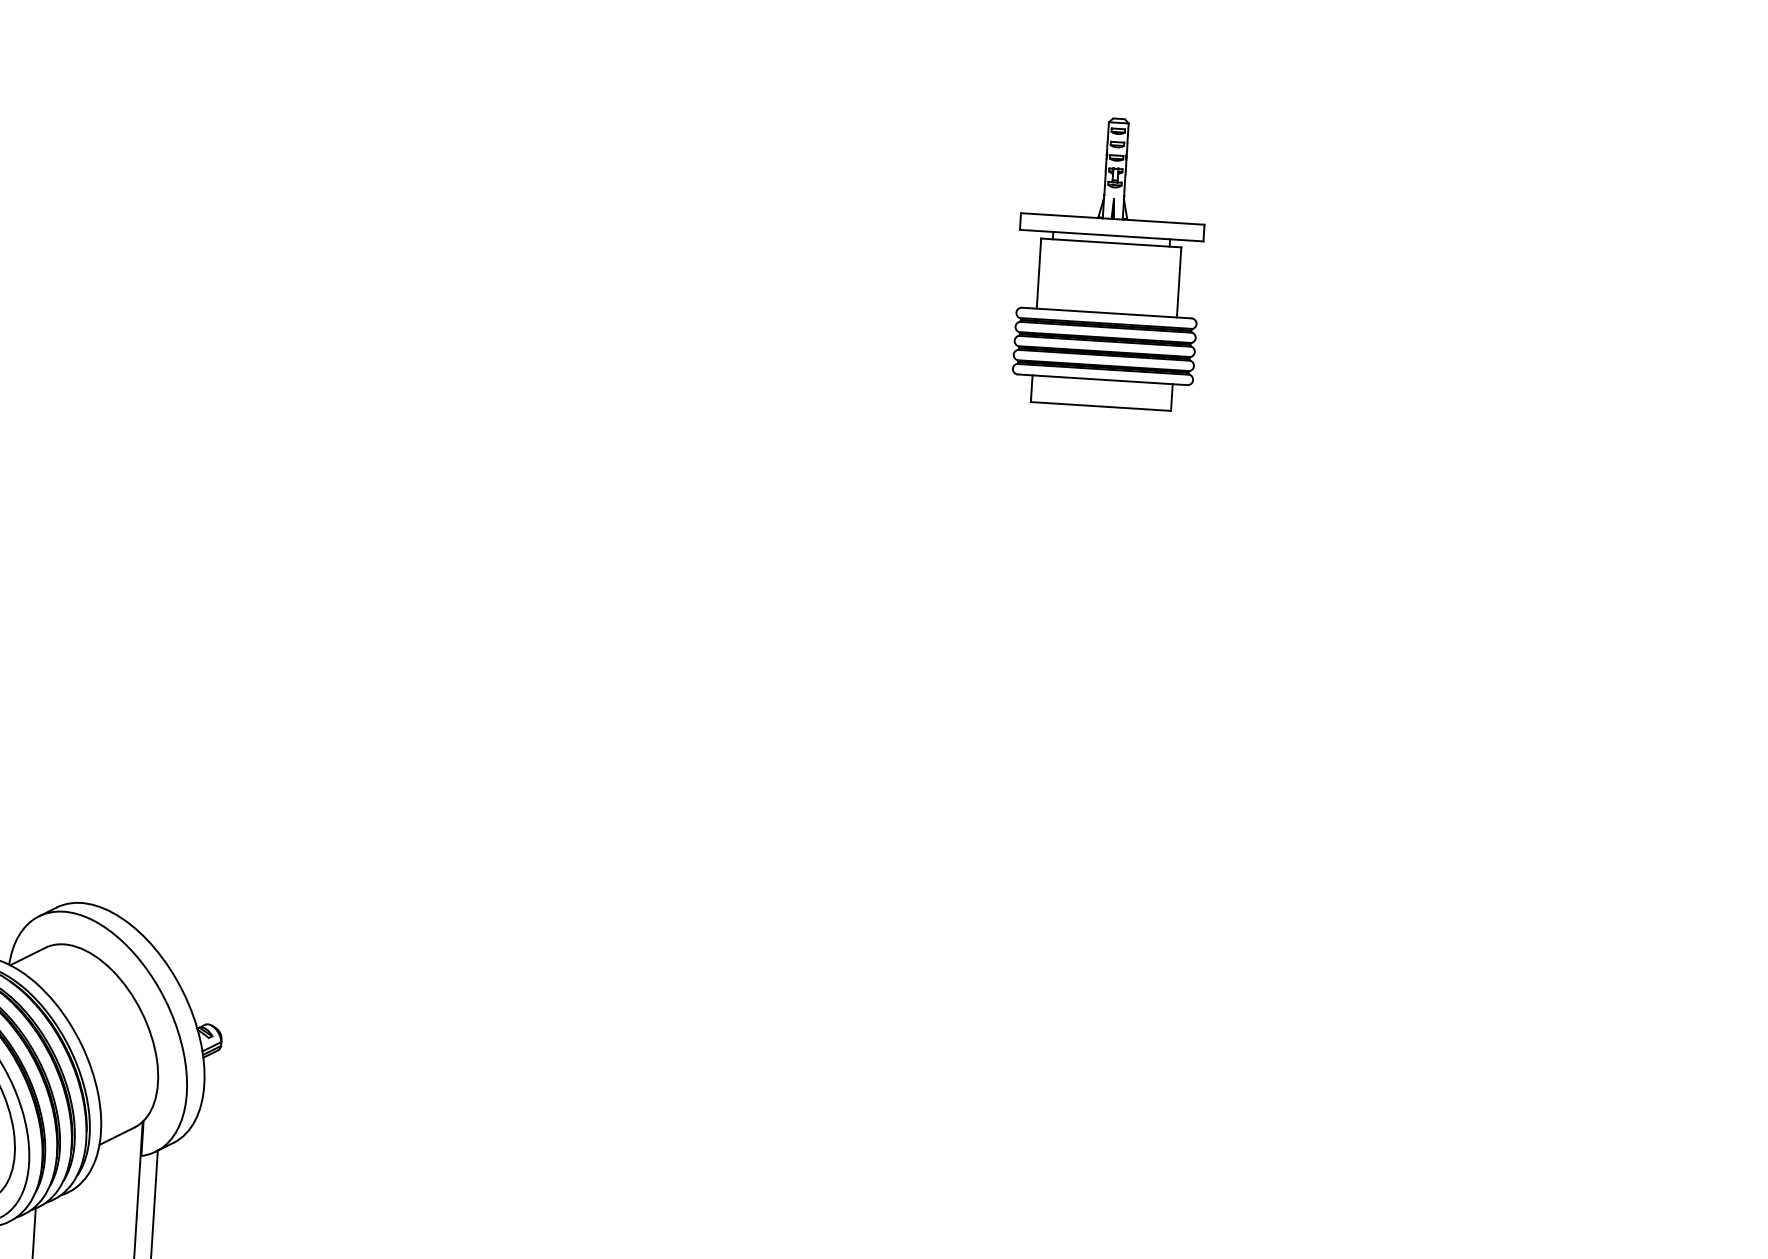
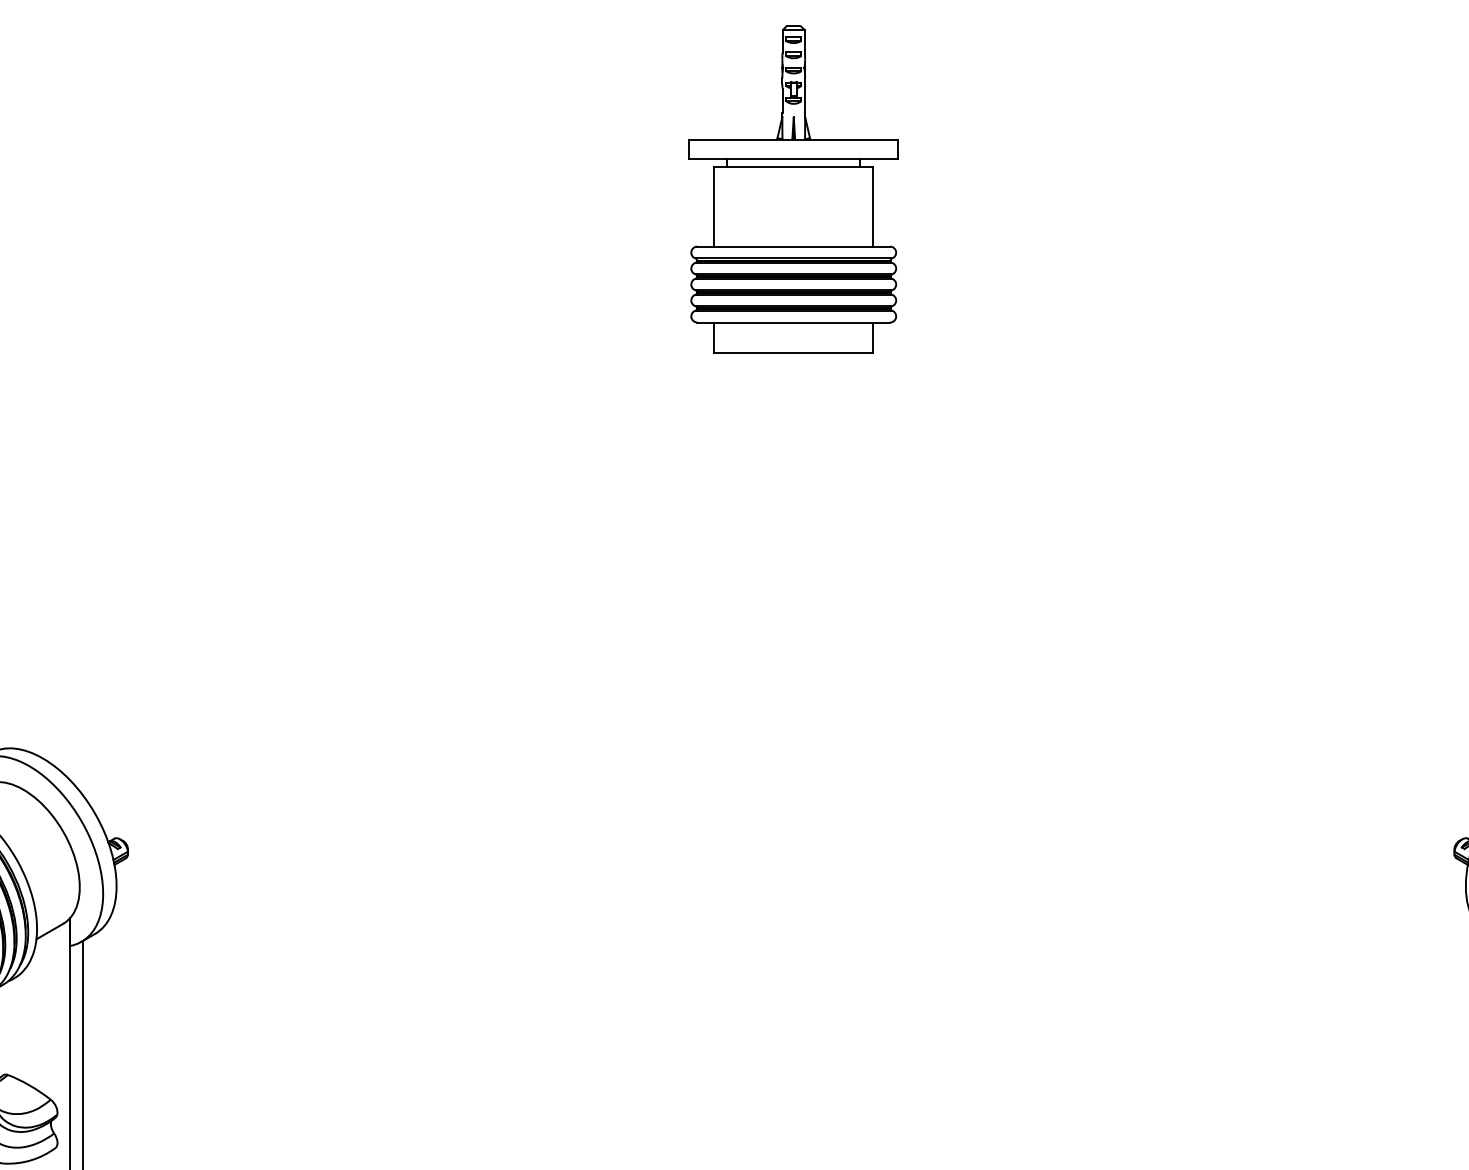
part: (1109, 262) -> (793, 189), size x1.43

